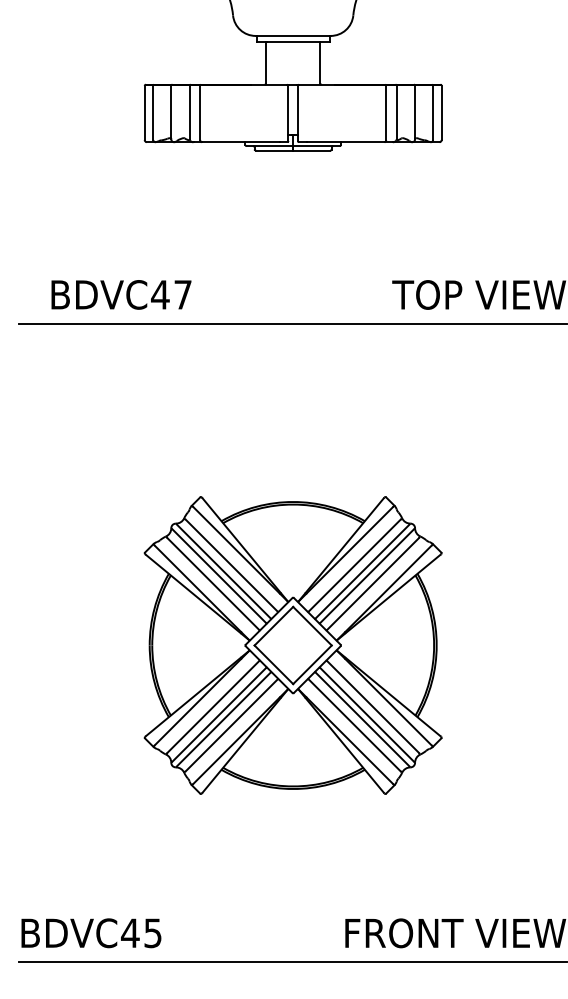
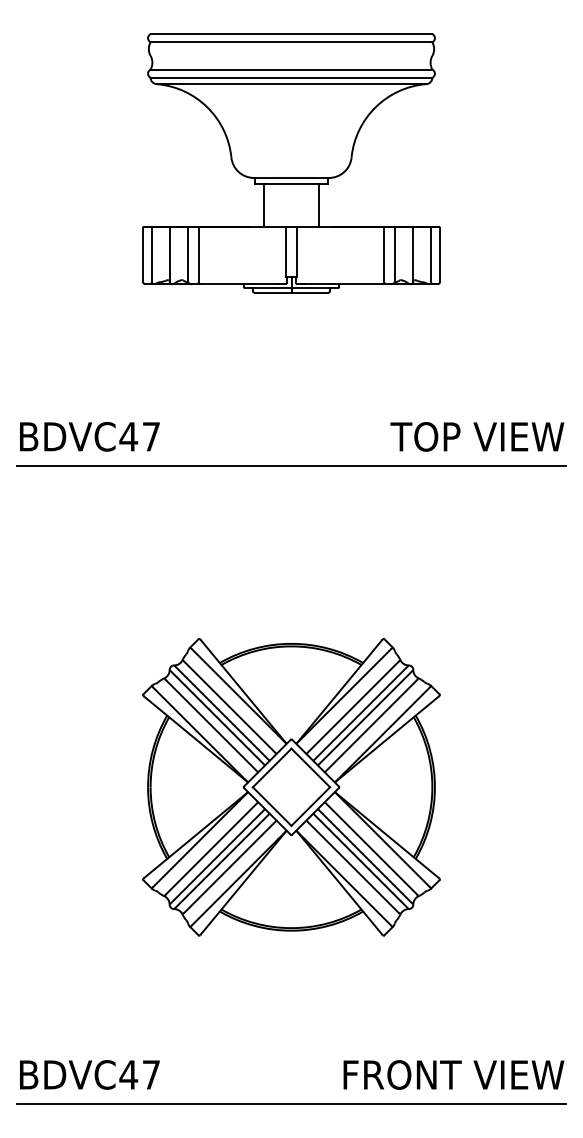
text: (121, 294) -> (89, 436), moved
text: (153, 932) -> (151, 1074), BDVC45 -> BDVC47

